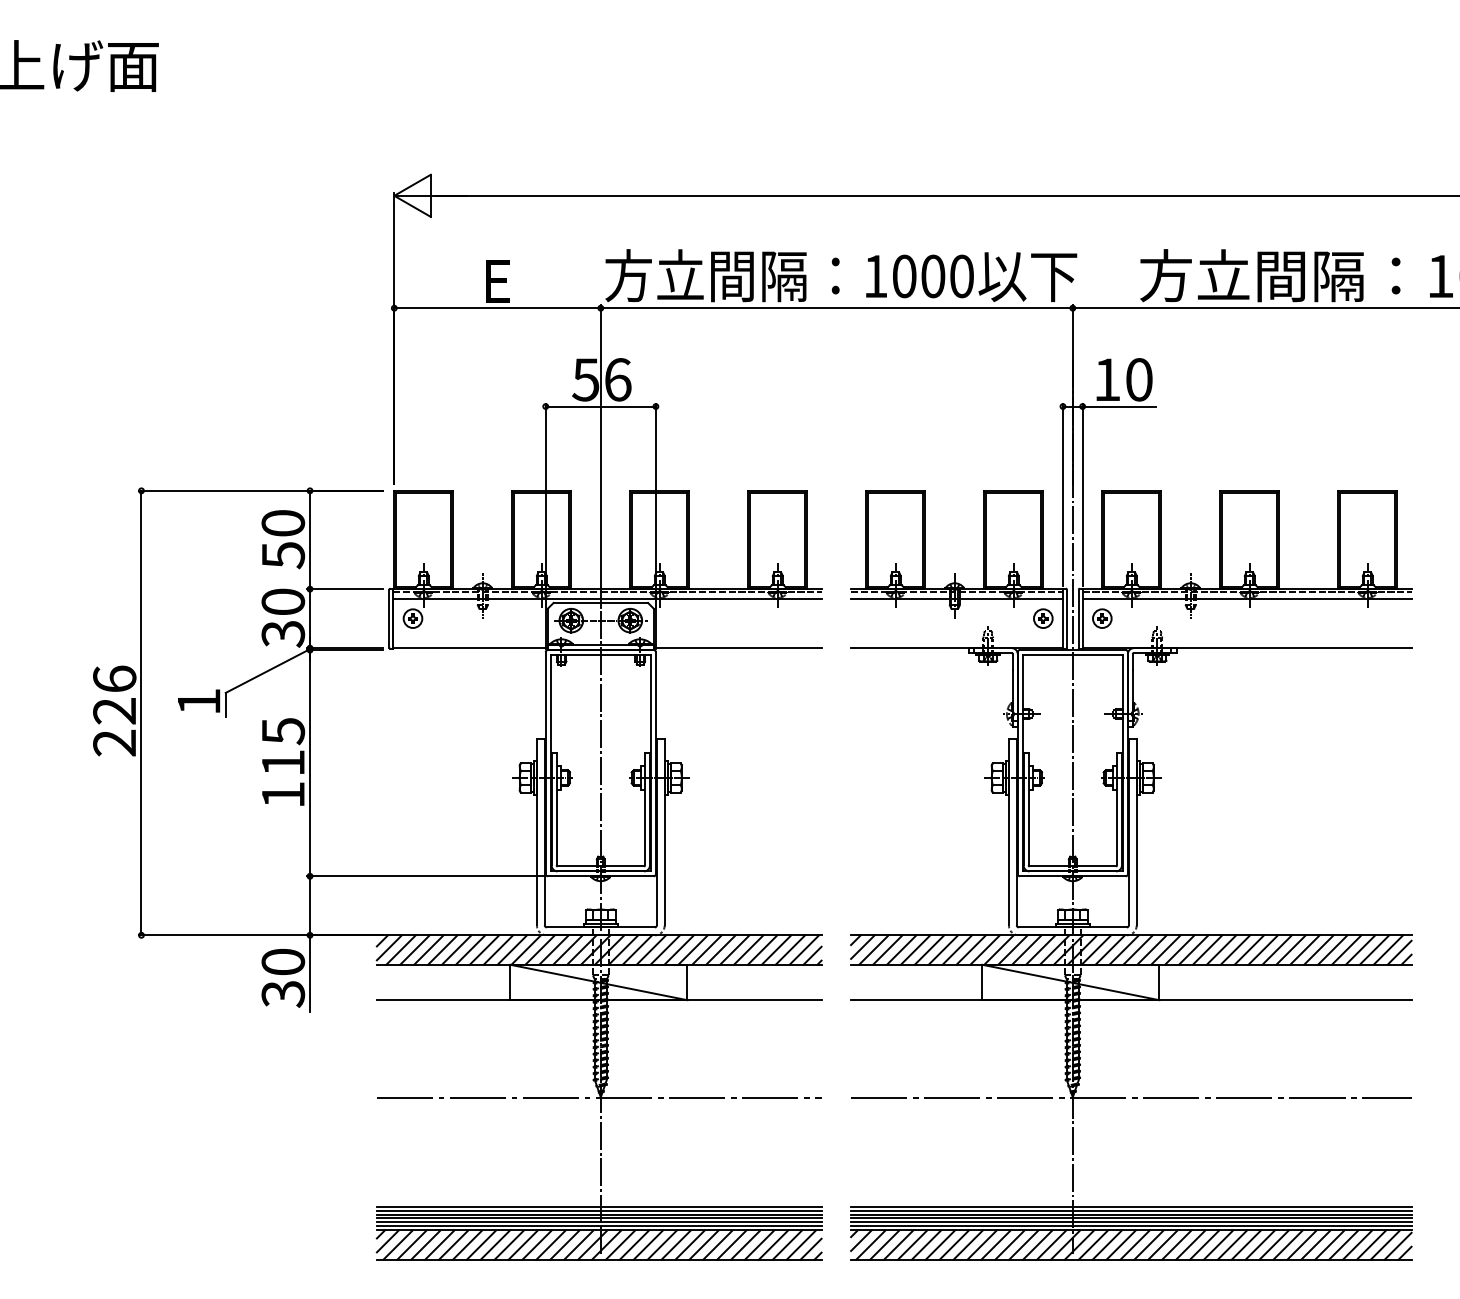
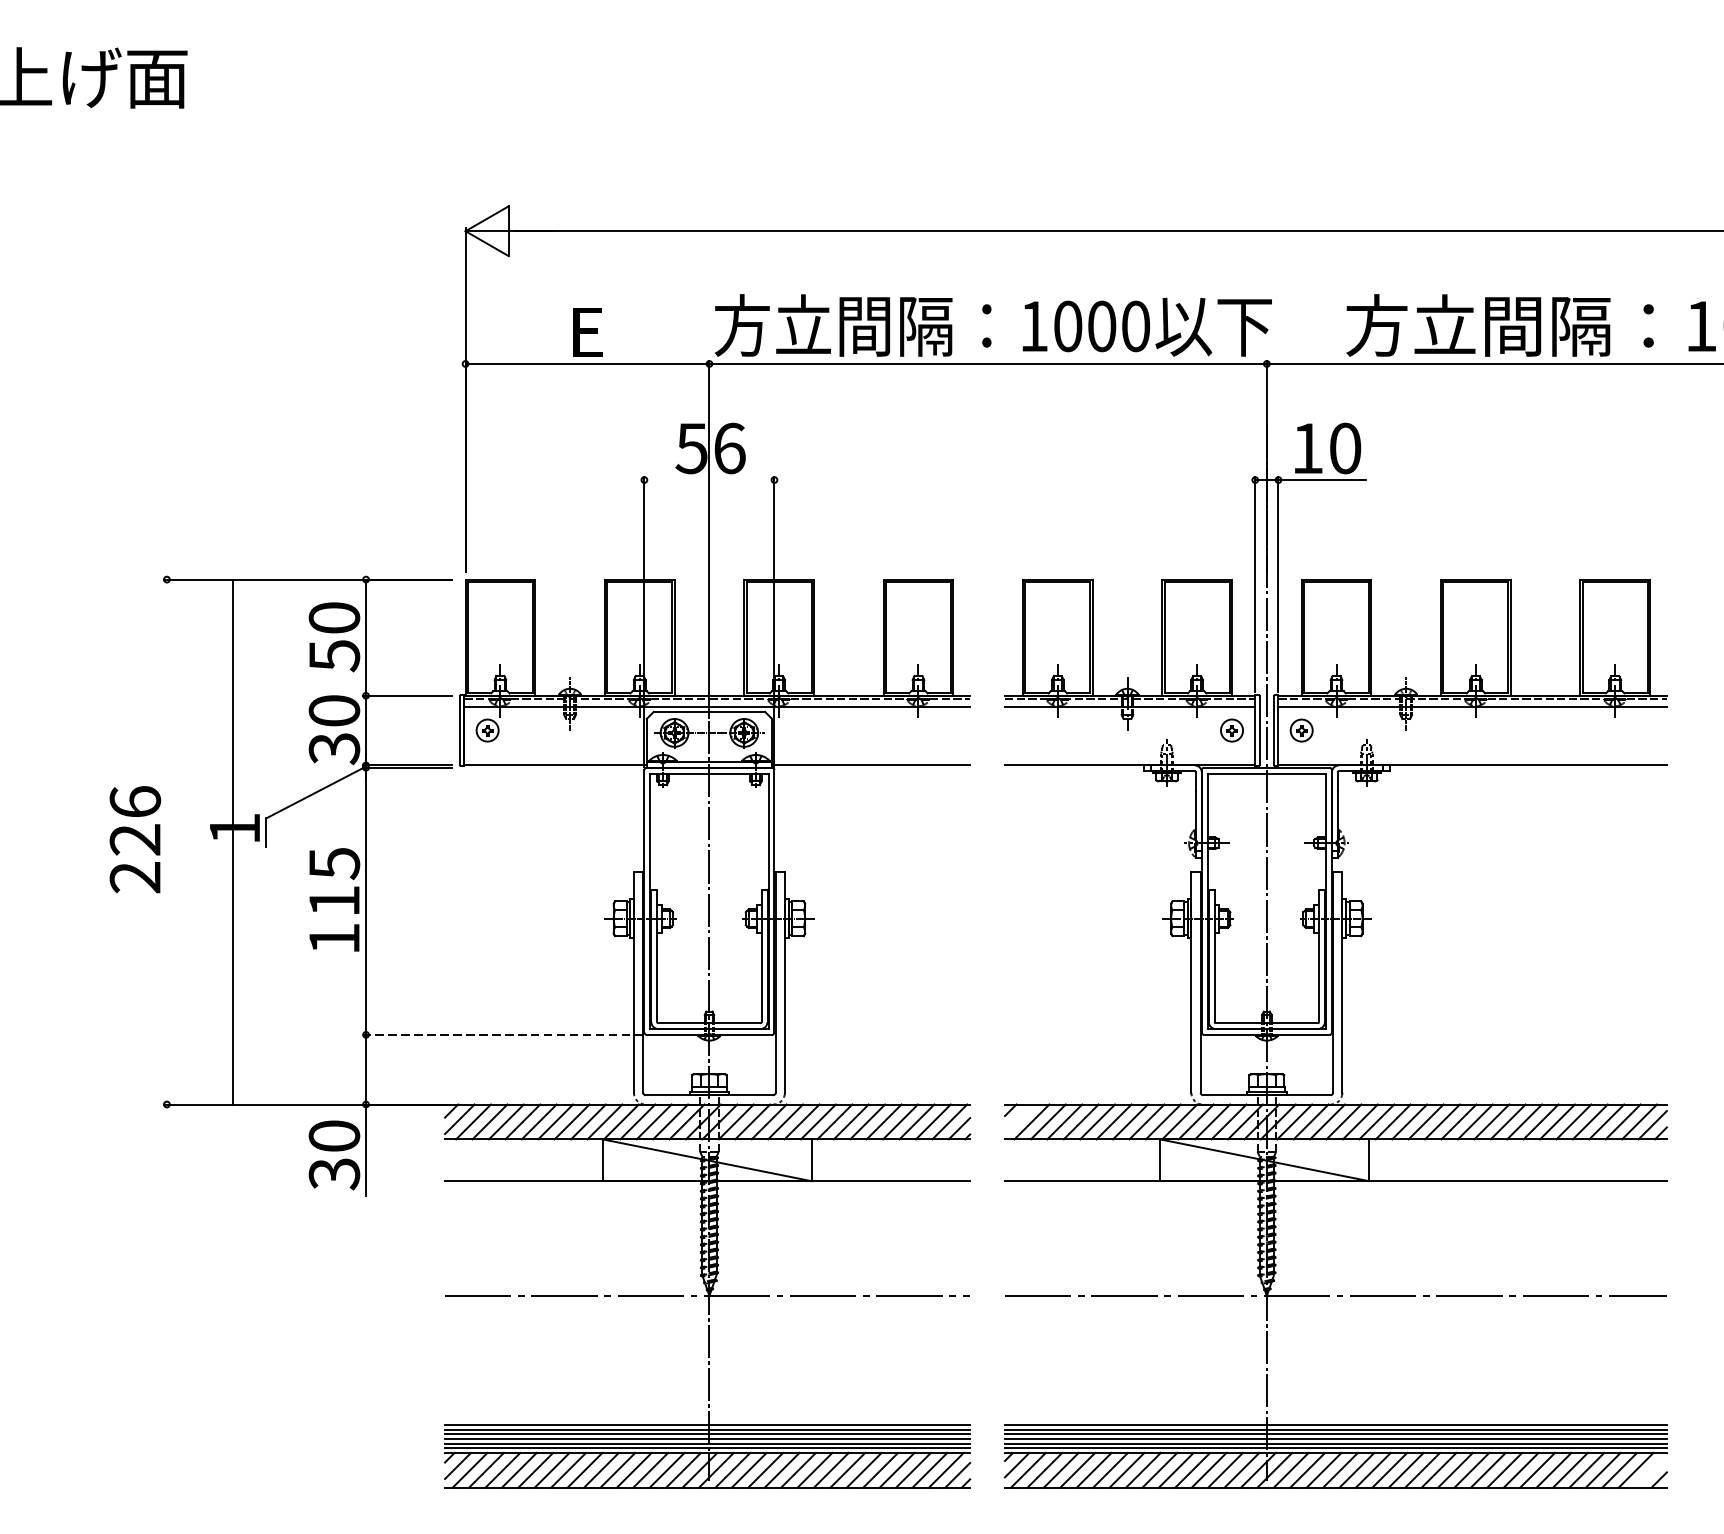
line: (600, 406) -> (709, 480), removed
line: (141, 712) -> (233, 841), moved
line: (426, 876) -> (503, 1035), solid -> dashed
line: (862, 946) -> (1018, 1117), removed
line: (1397, 1245) -> (1650, 1470), removed

